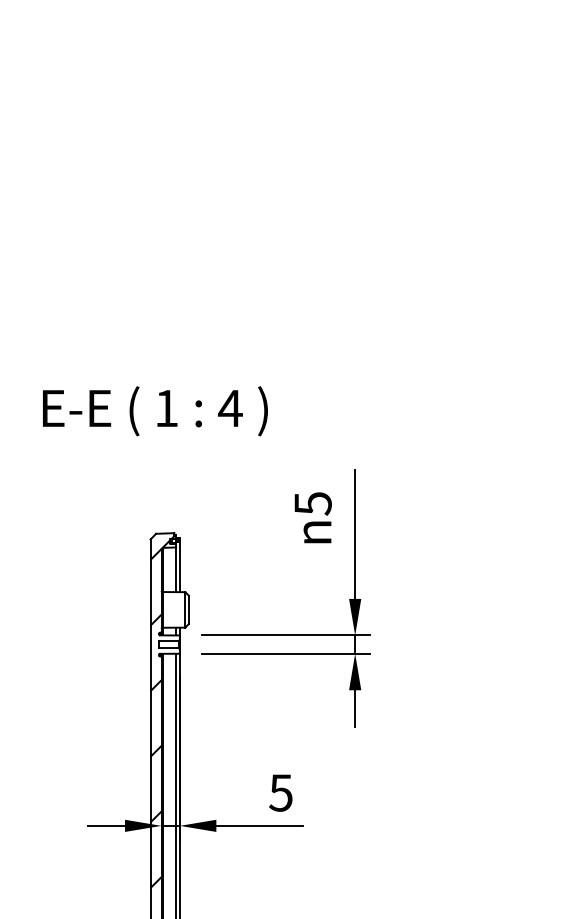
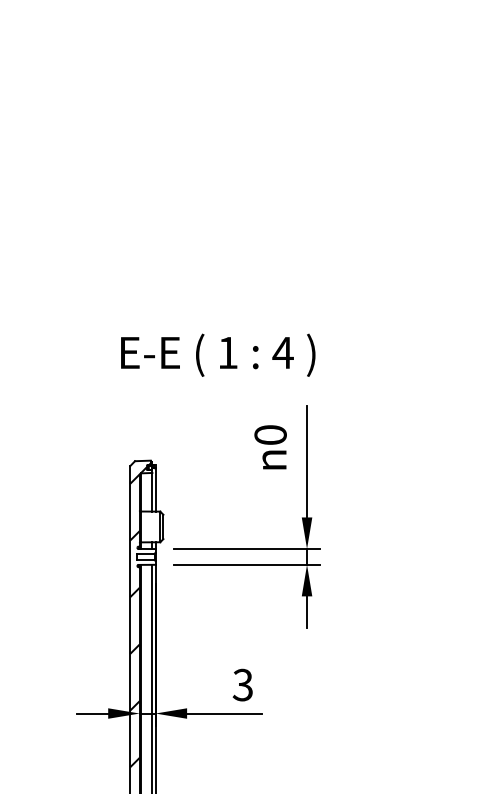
text: (155, 411) -> (218, 355), moved
text: (312, 503) -> (270, 435), n5 -> n0
text: (280, 792) -> (242, 684), 5 -> 3

